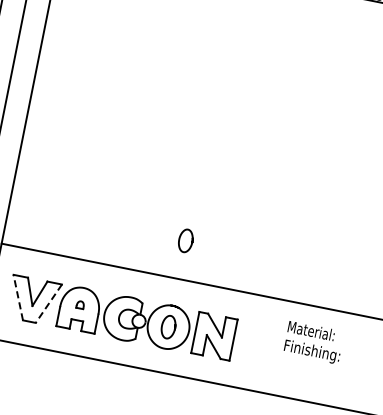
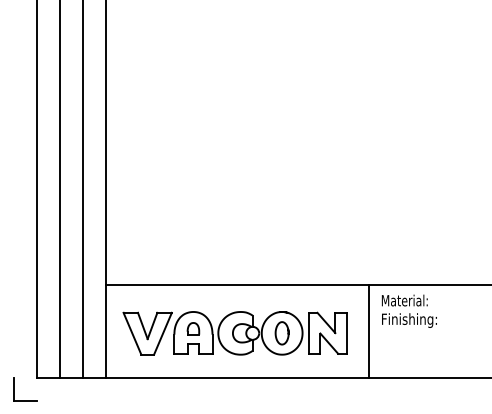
curve: (180, 239) -> (276, 247), removed
line: (18, 297) -> (132, 333), dashed -> solid
line: (48, 303) -> (162, 333), dashed -> solid
part: (80, 304) -> (193, 328), size x1.67
text: (313, 341) -> (408, 310), moved
line: (255, 342) -> (368, 331), added

